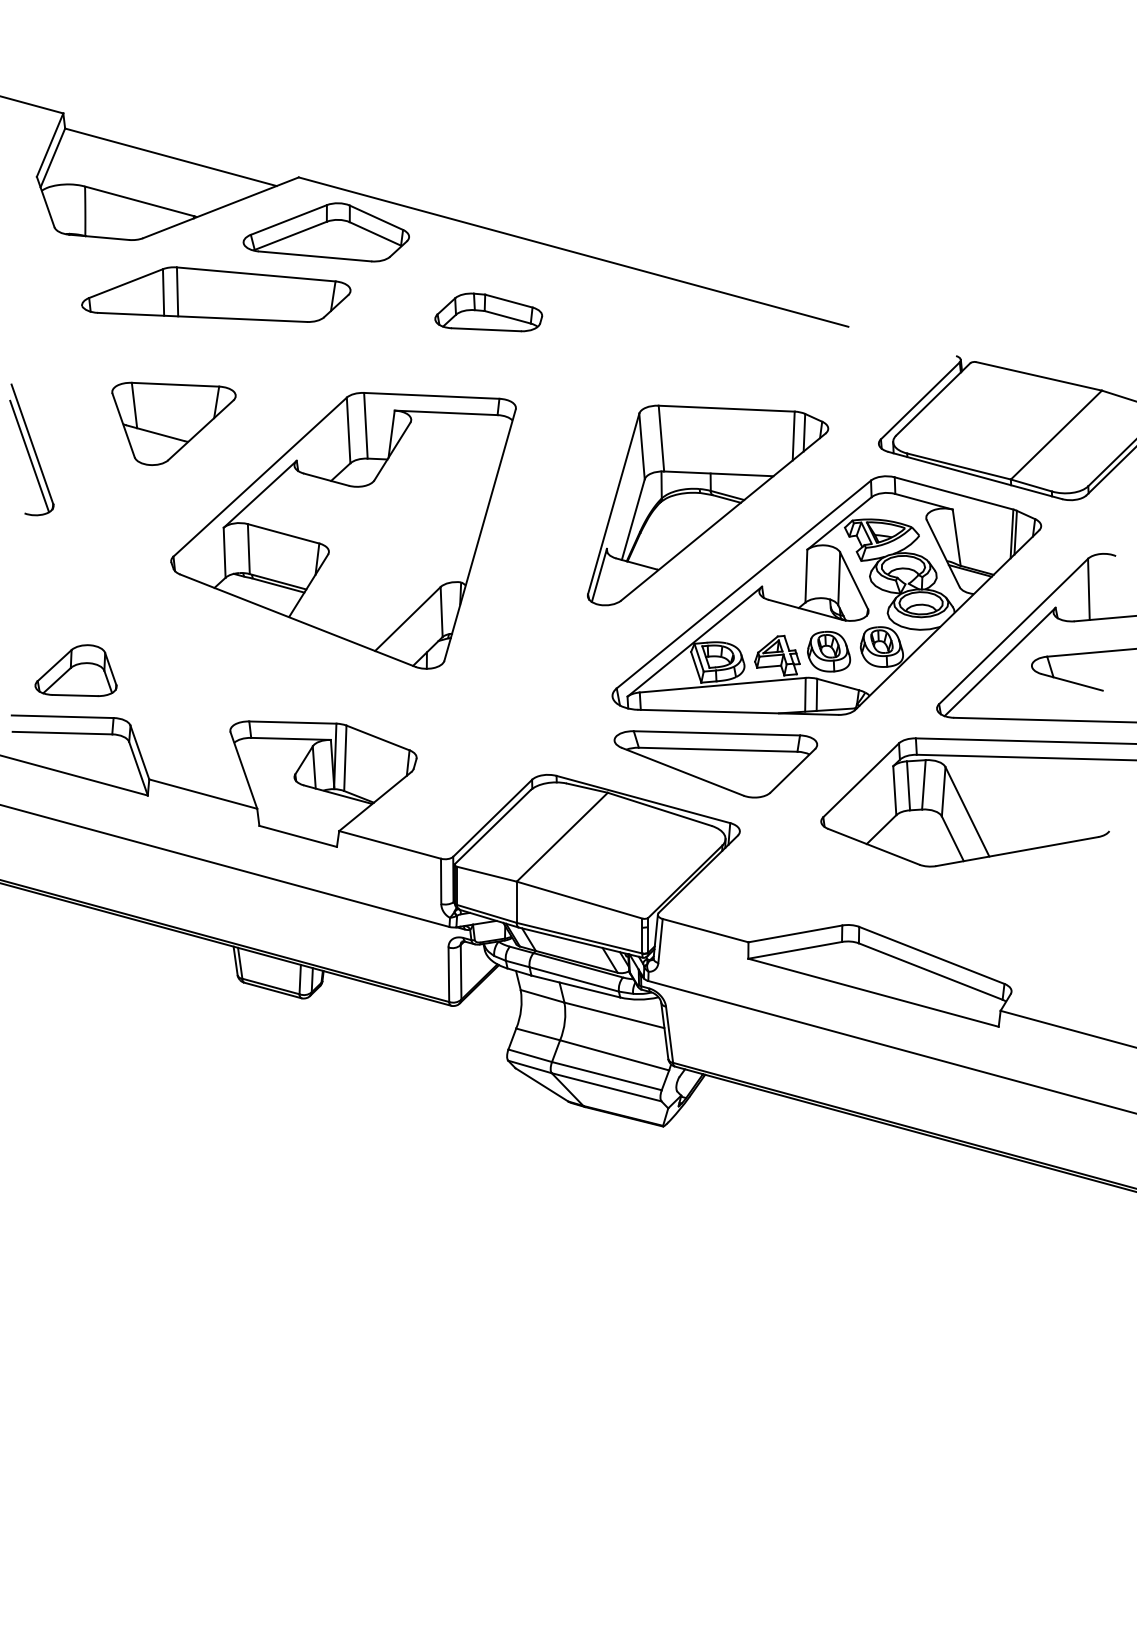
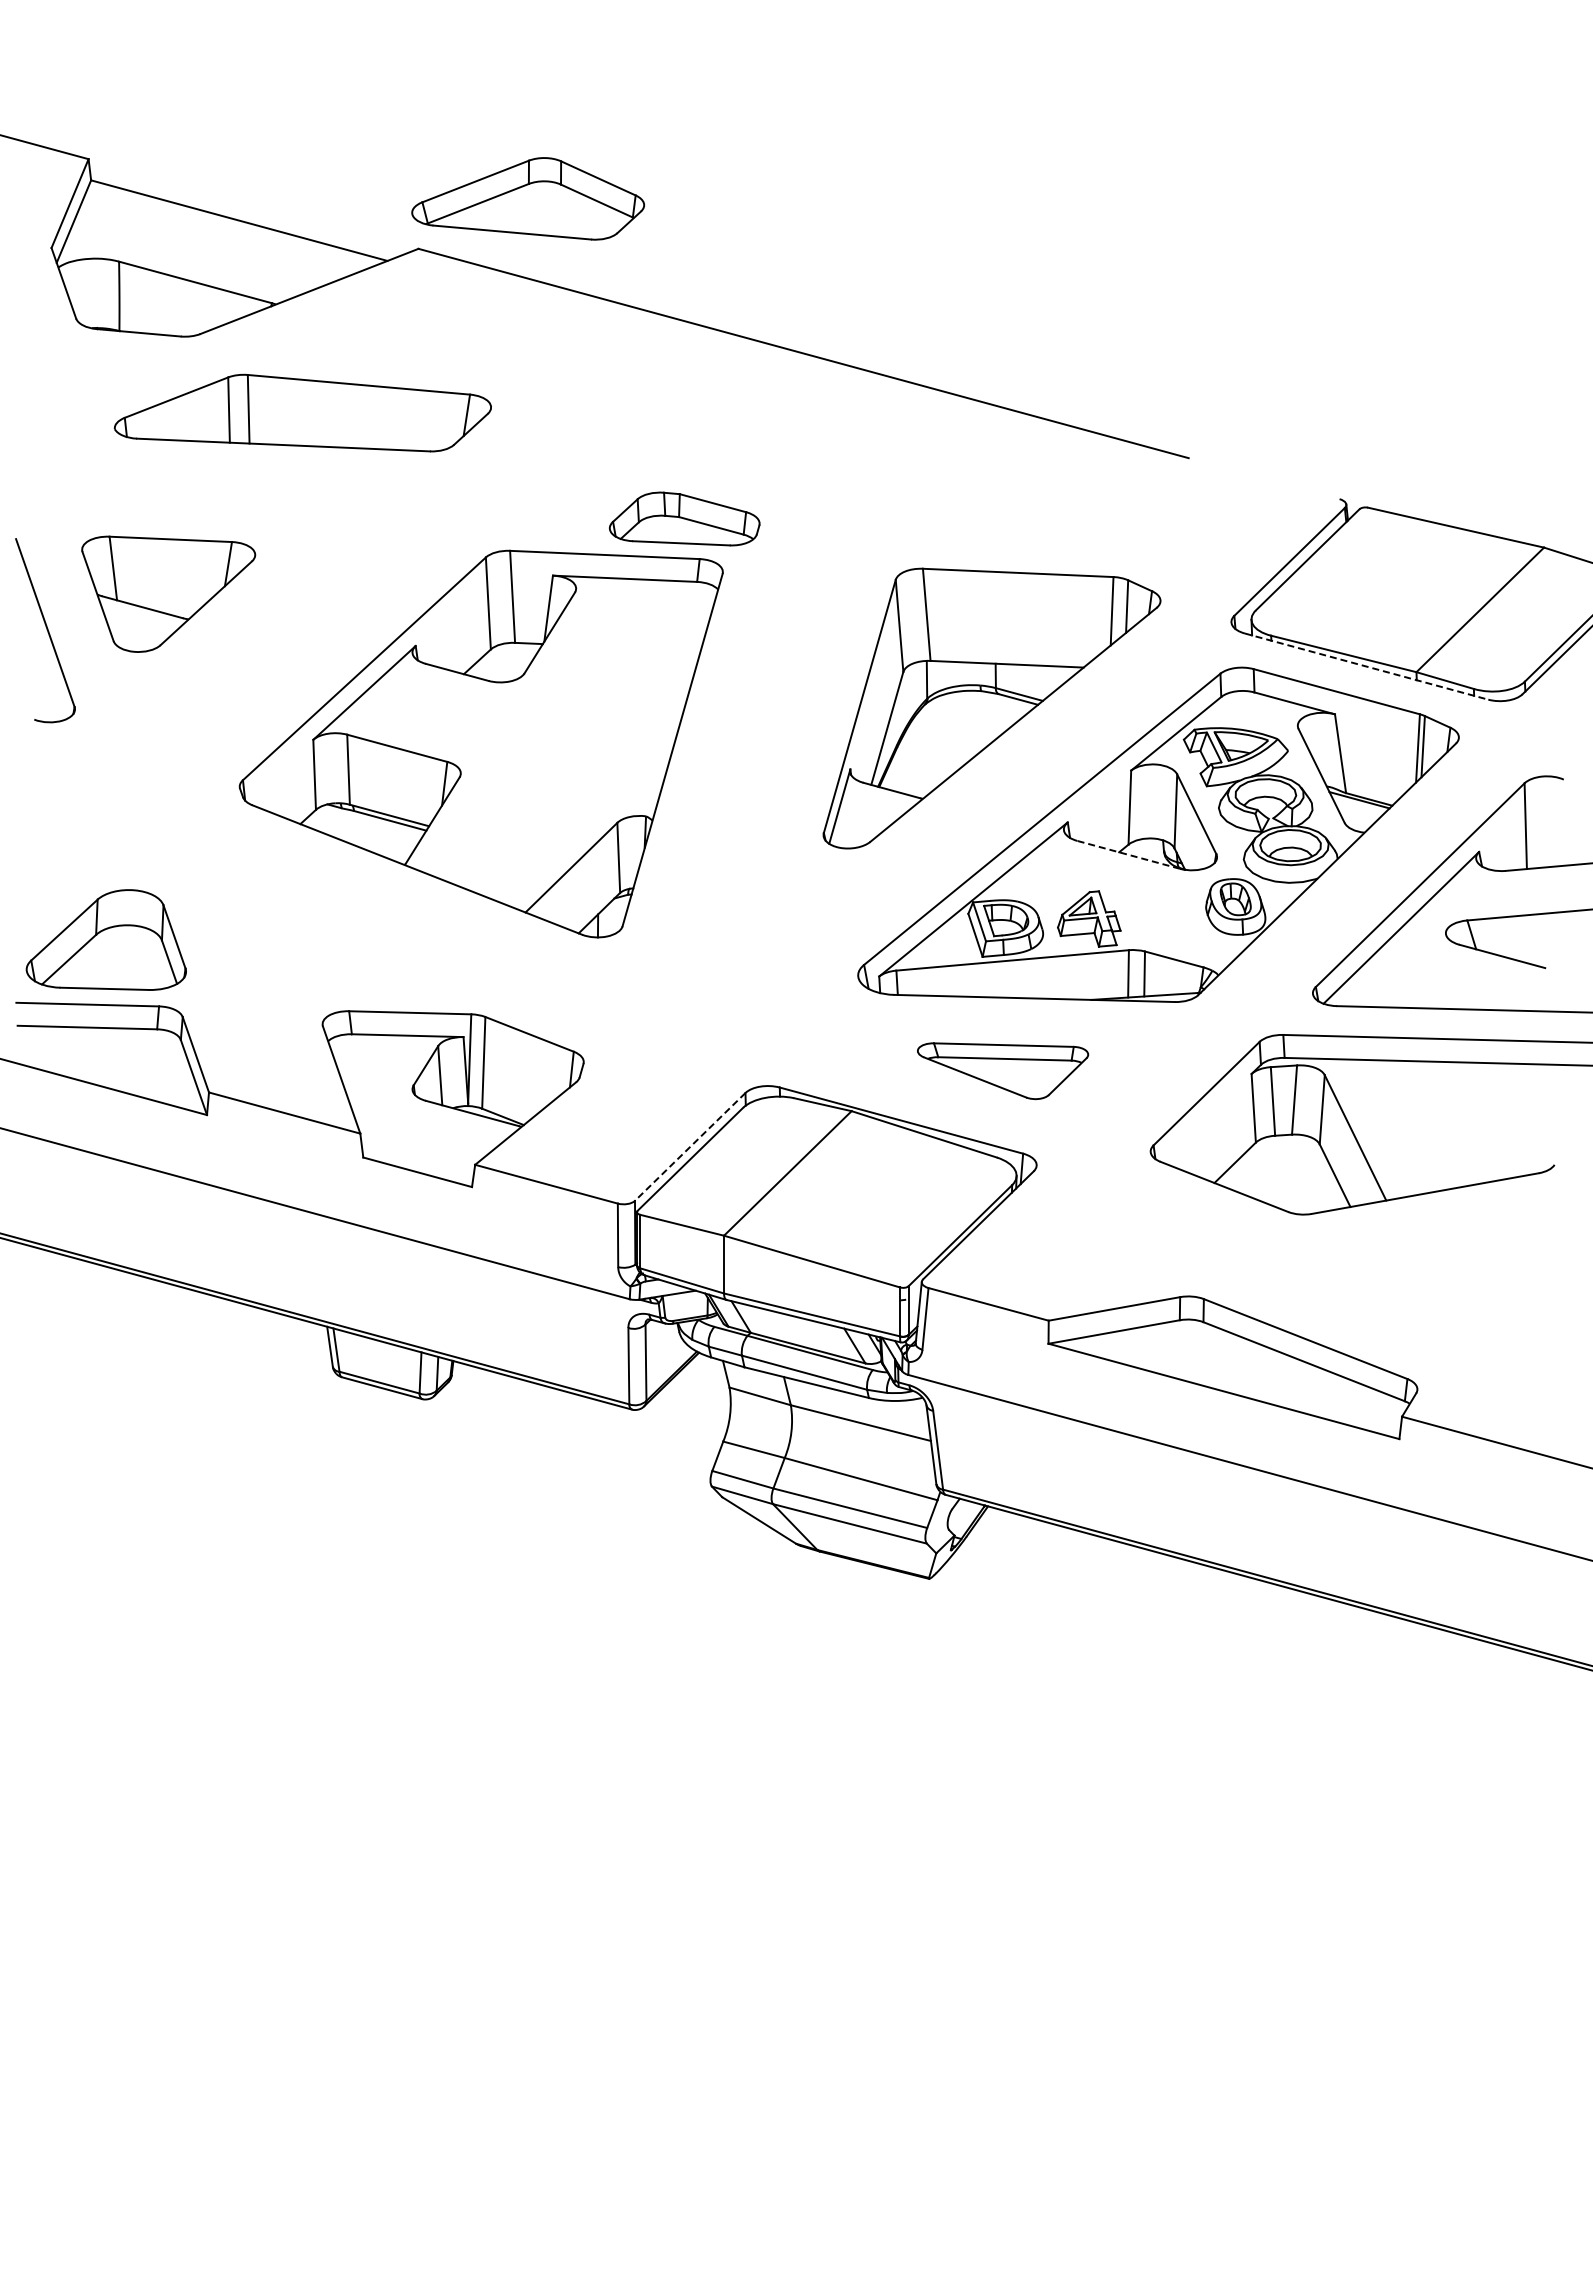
part: (325, 232) -> (527, 198), moved
part: (488, 312) -> (684, 518), moved
part: (173, 423) -> (168, 593), moved
line: (29, 456) -> (41, 639), removed
line: (975, 475) -> (1367, 666), solid -> dashed
line: (805, 609) -> (1128, 854), solid -> dashed
part: (828, 651) -> (1161, 913), removed
part: (76, 670) -> (106, 939), size x1.4
part: (715, 763) -> (1002, 1070), size x0.6
line: (492, 818) -> (689, 1147), solid -> dashed

